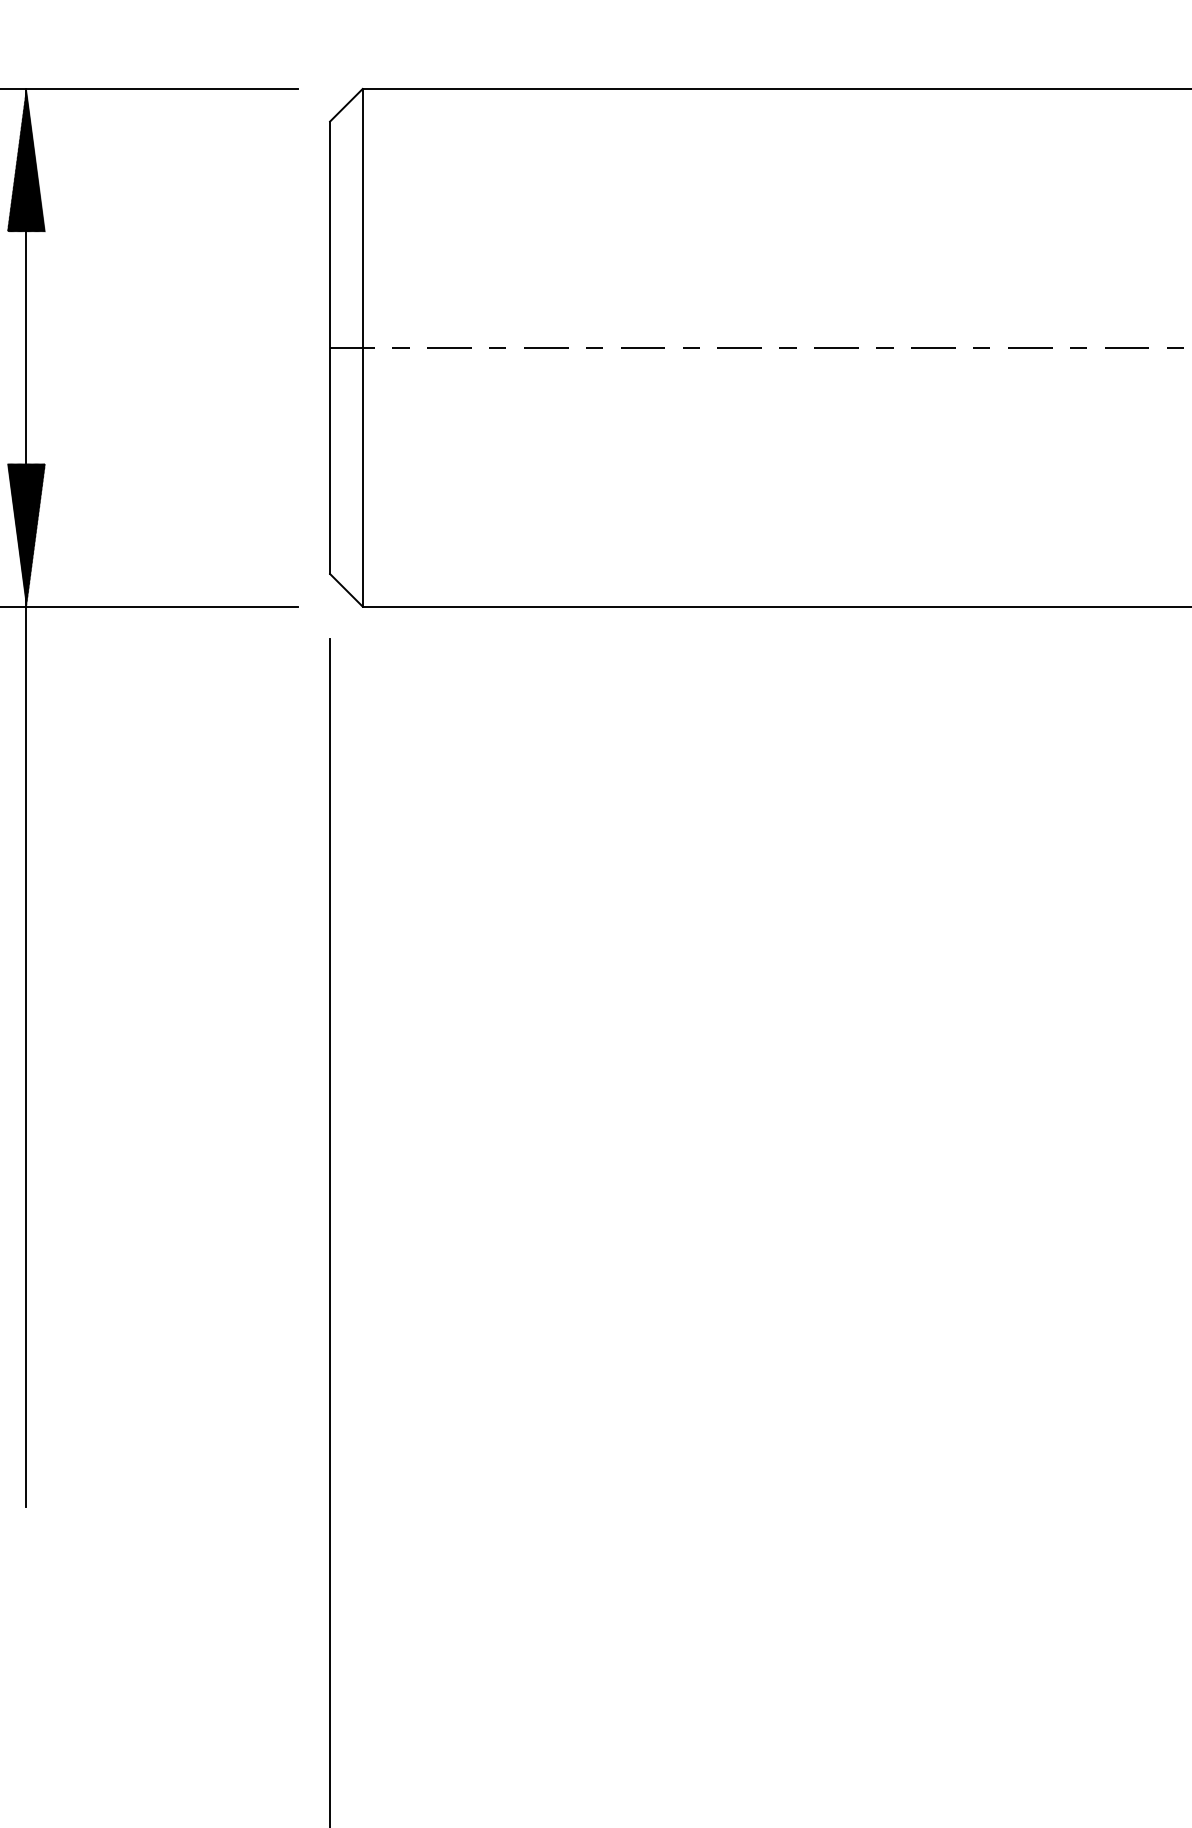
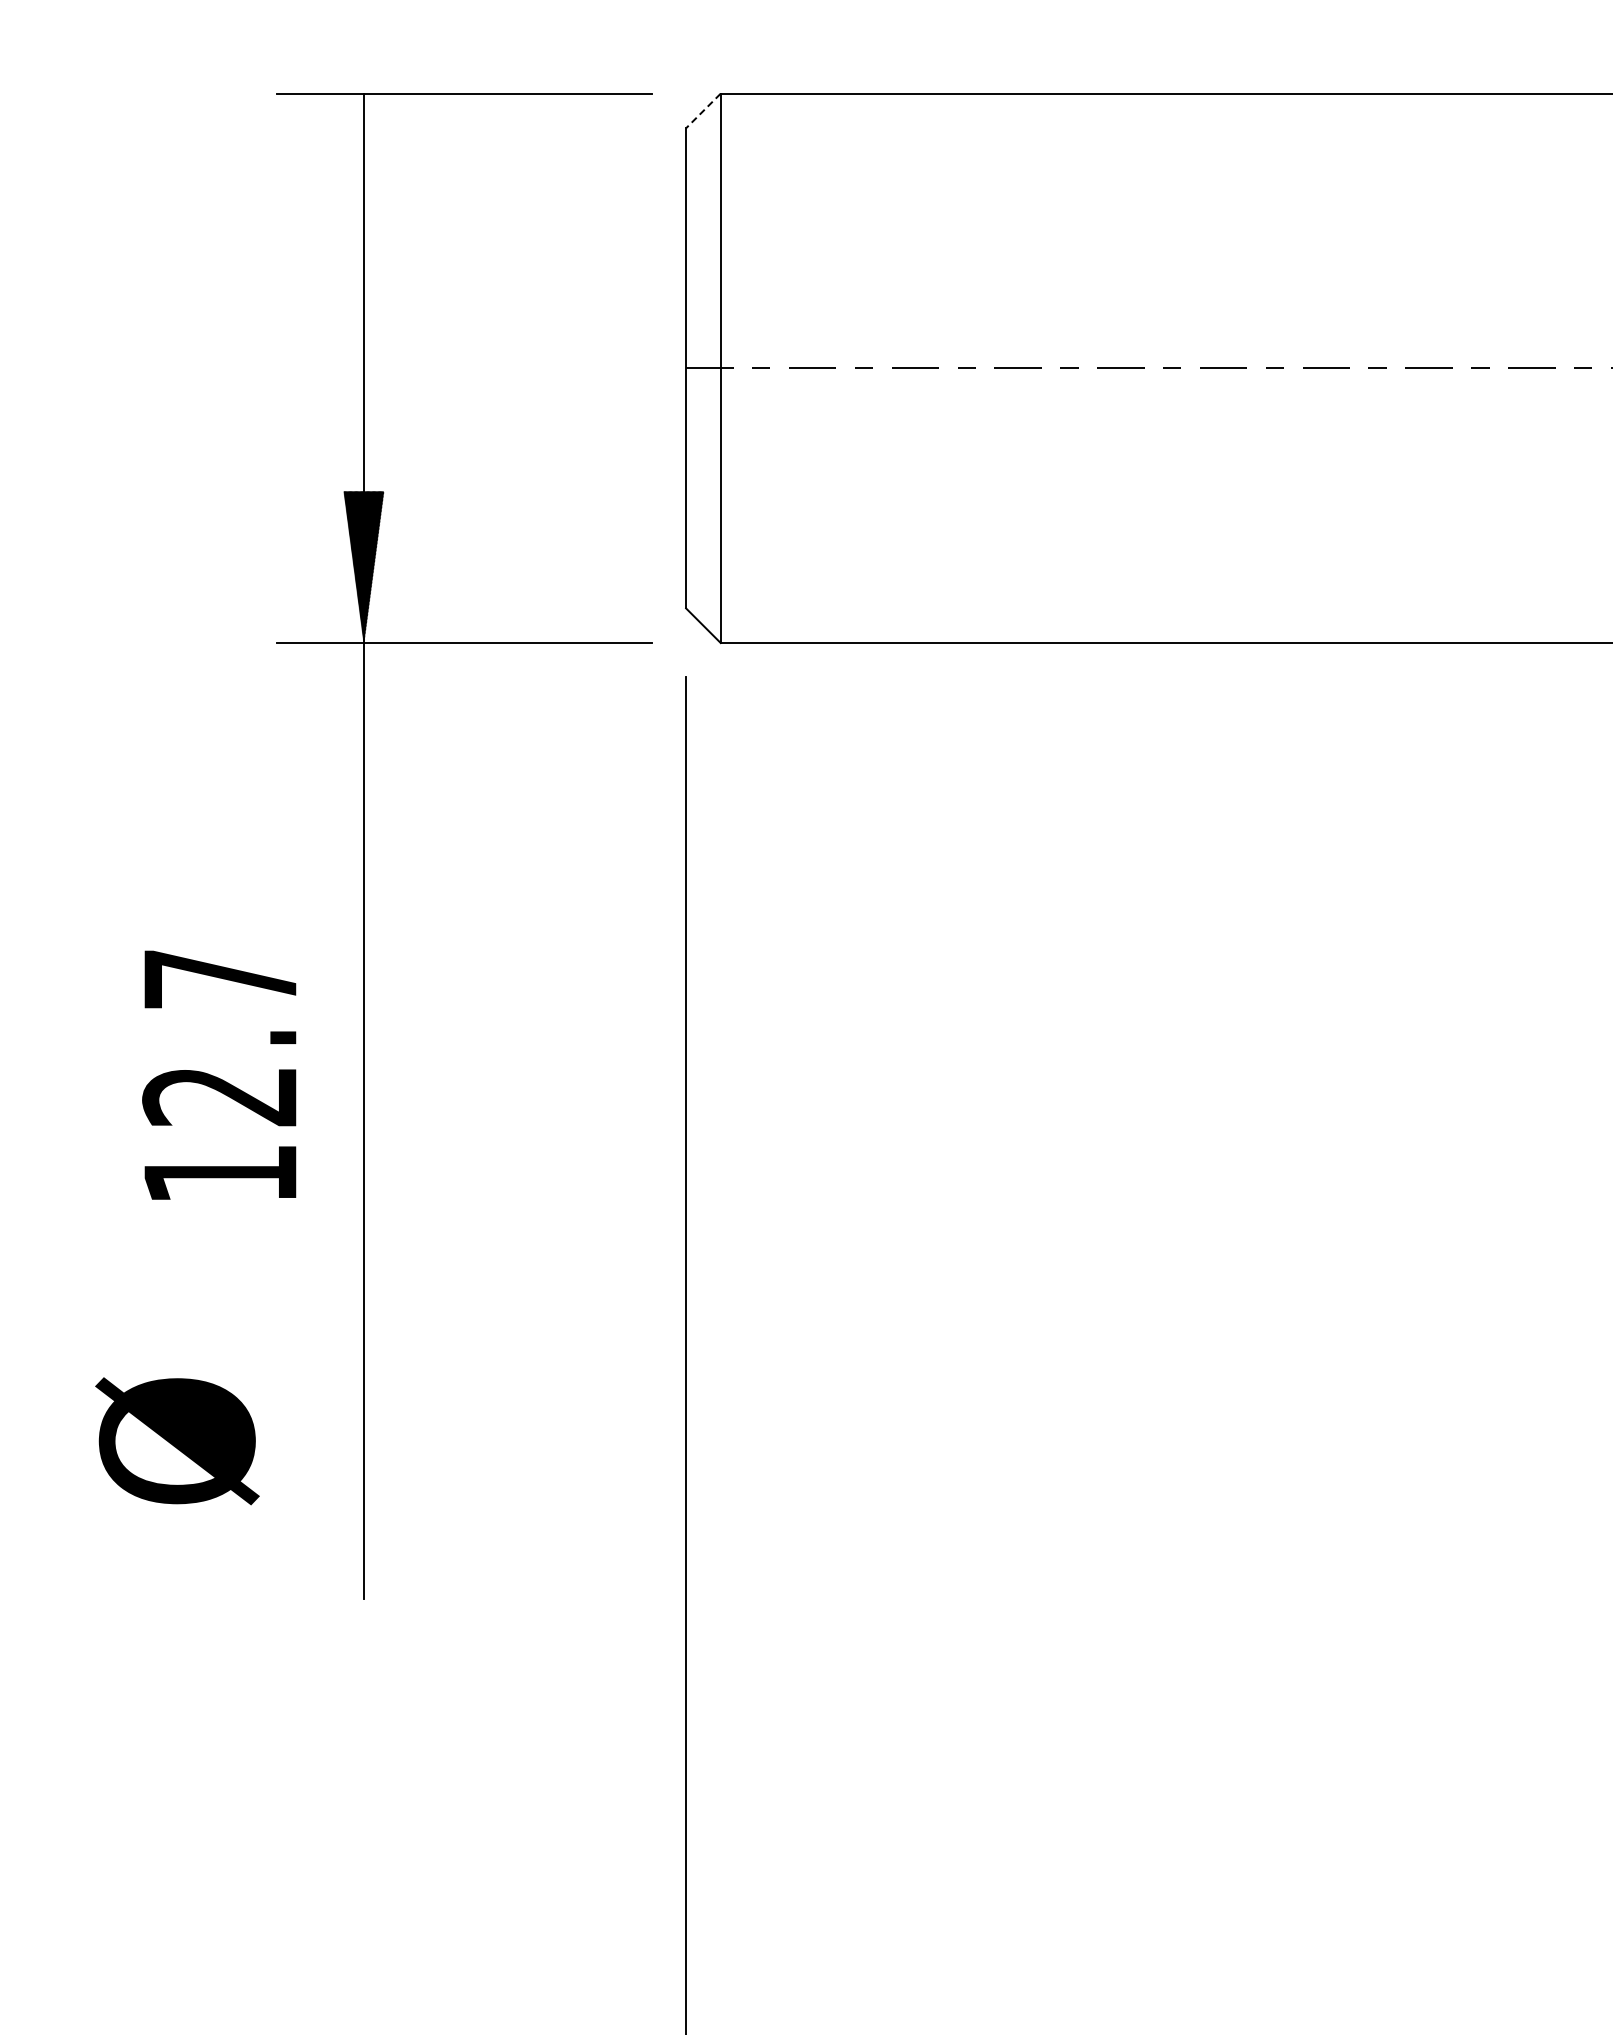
line: (346, 105) -> (703, 111), solid -> dashed
hatch: (26, 160) -> (363, 169), removed

